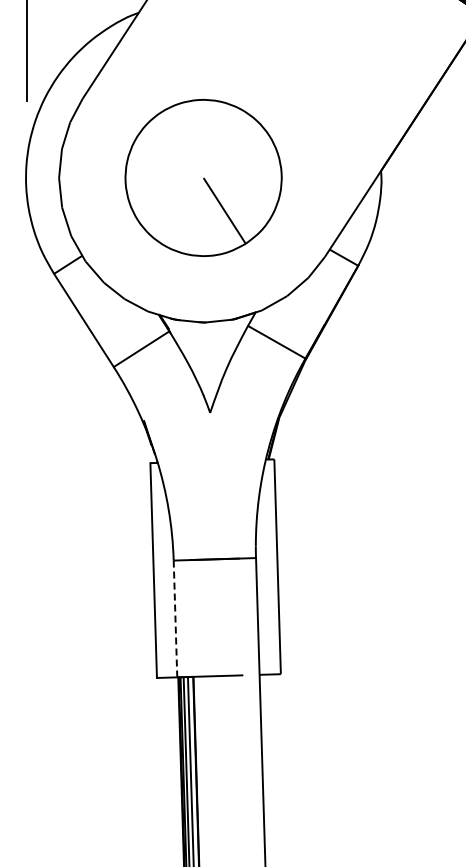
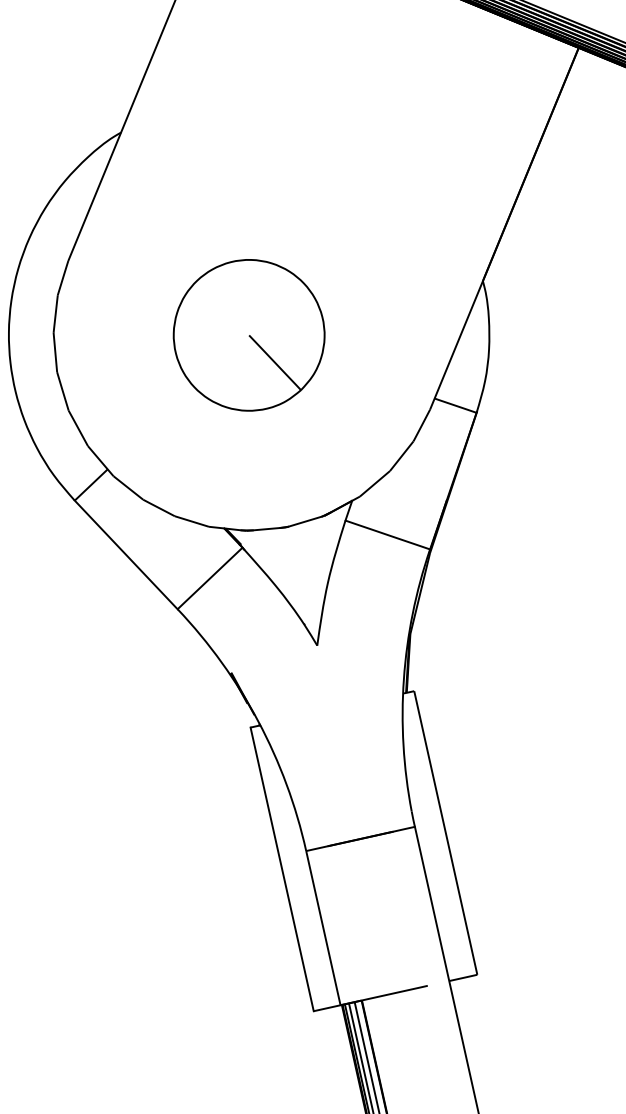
part: (203, 177) -> (248, 334), size x0.71
line: (175, 620) -> (323, 930), dashed -> solid

